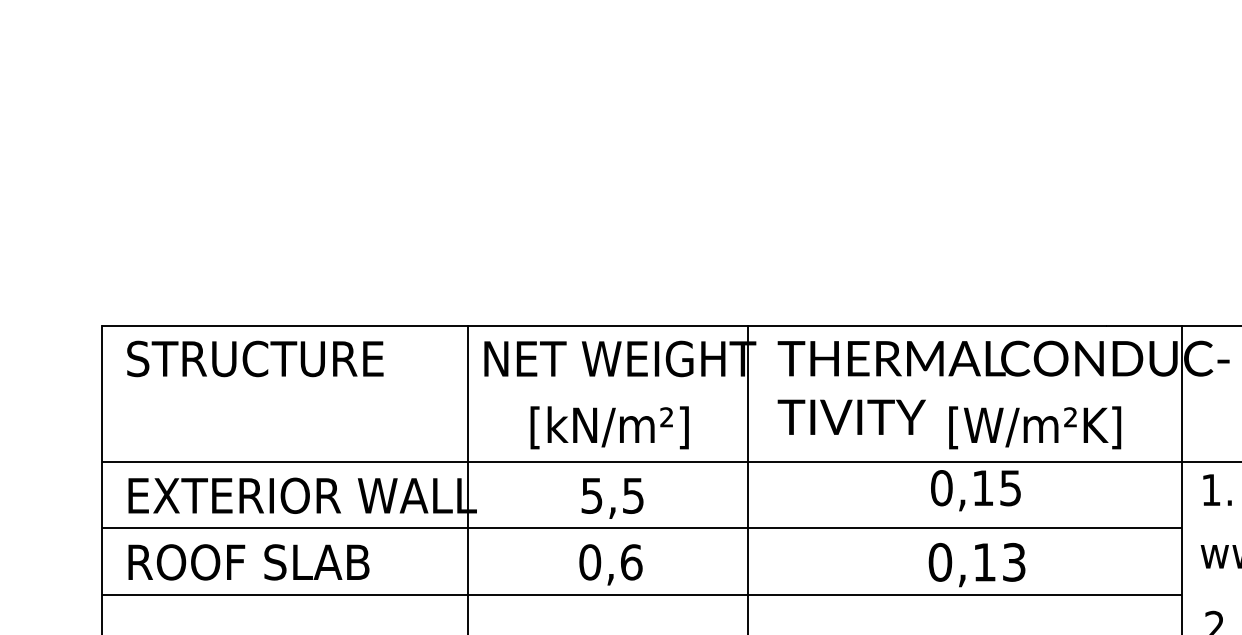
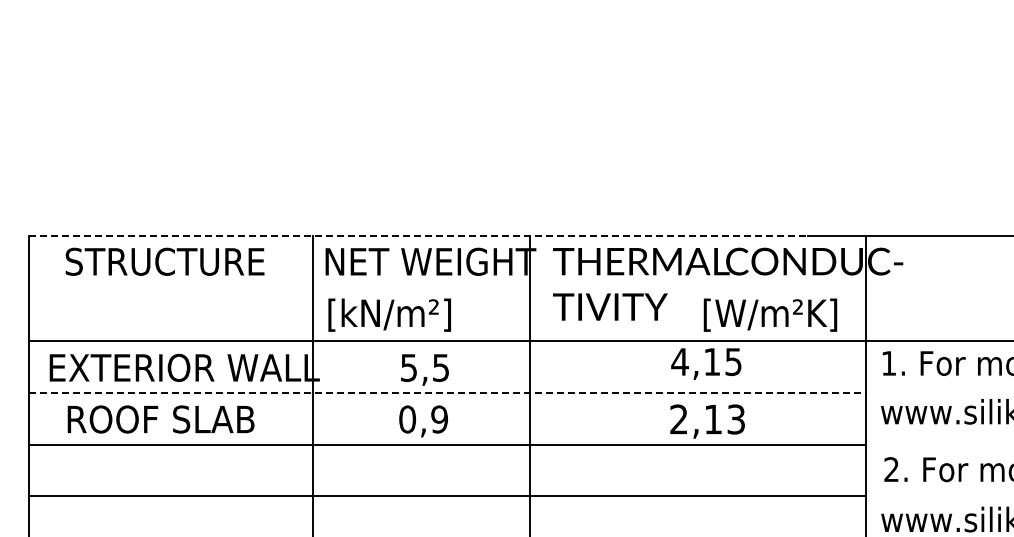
line: (604, 324) -> (418, 235), solid -> dashed
text: (254, 358) -> (164, 261), moved
text: (609, 426) -> (389, 314), moved
text: (1035, 426) -> (770, 314), moved
text: (940, 488) -> (679, 362), 0,15 -> 4,15
line: (641, 528) -> (447, 393), solid -> dashed
text: (248, 562) -> (160, 419), moved
text: (631, 562) -> (439, 419), 0,6 -> 0,9
text: (940, 562) -> (679, 419), 0,13 -> 2,13

